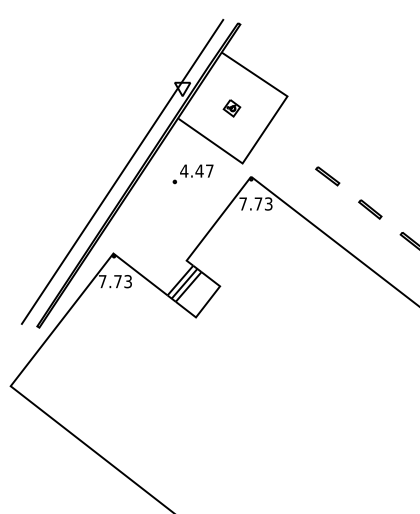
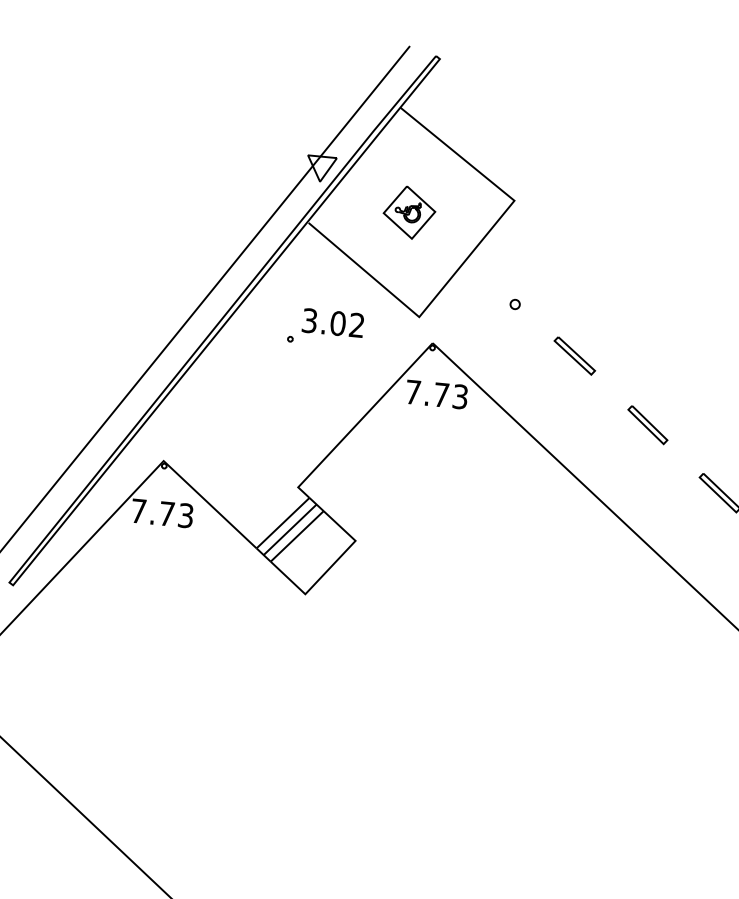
part: (231, 108) -> (408, 213), size x1.67
part: (292, 151) -> (513, 303), added
text: (196, 170) -> (332, 321), 4.47 -> 3.02

